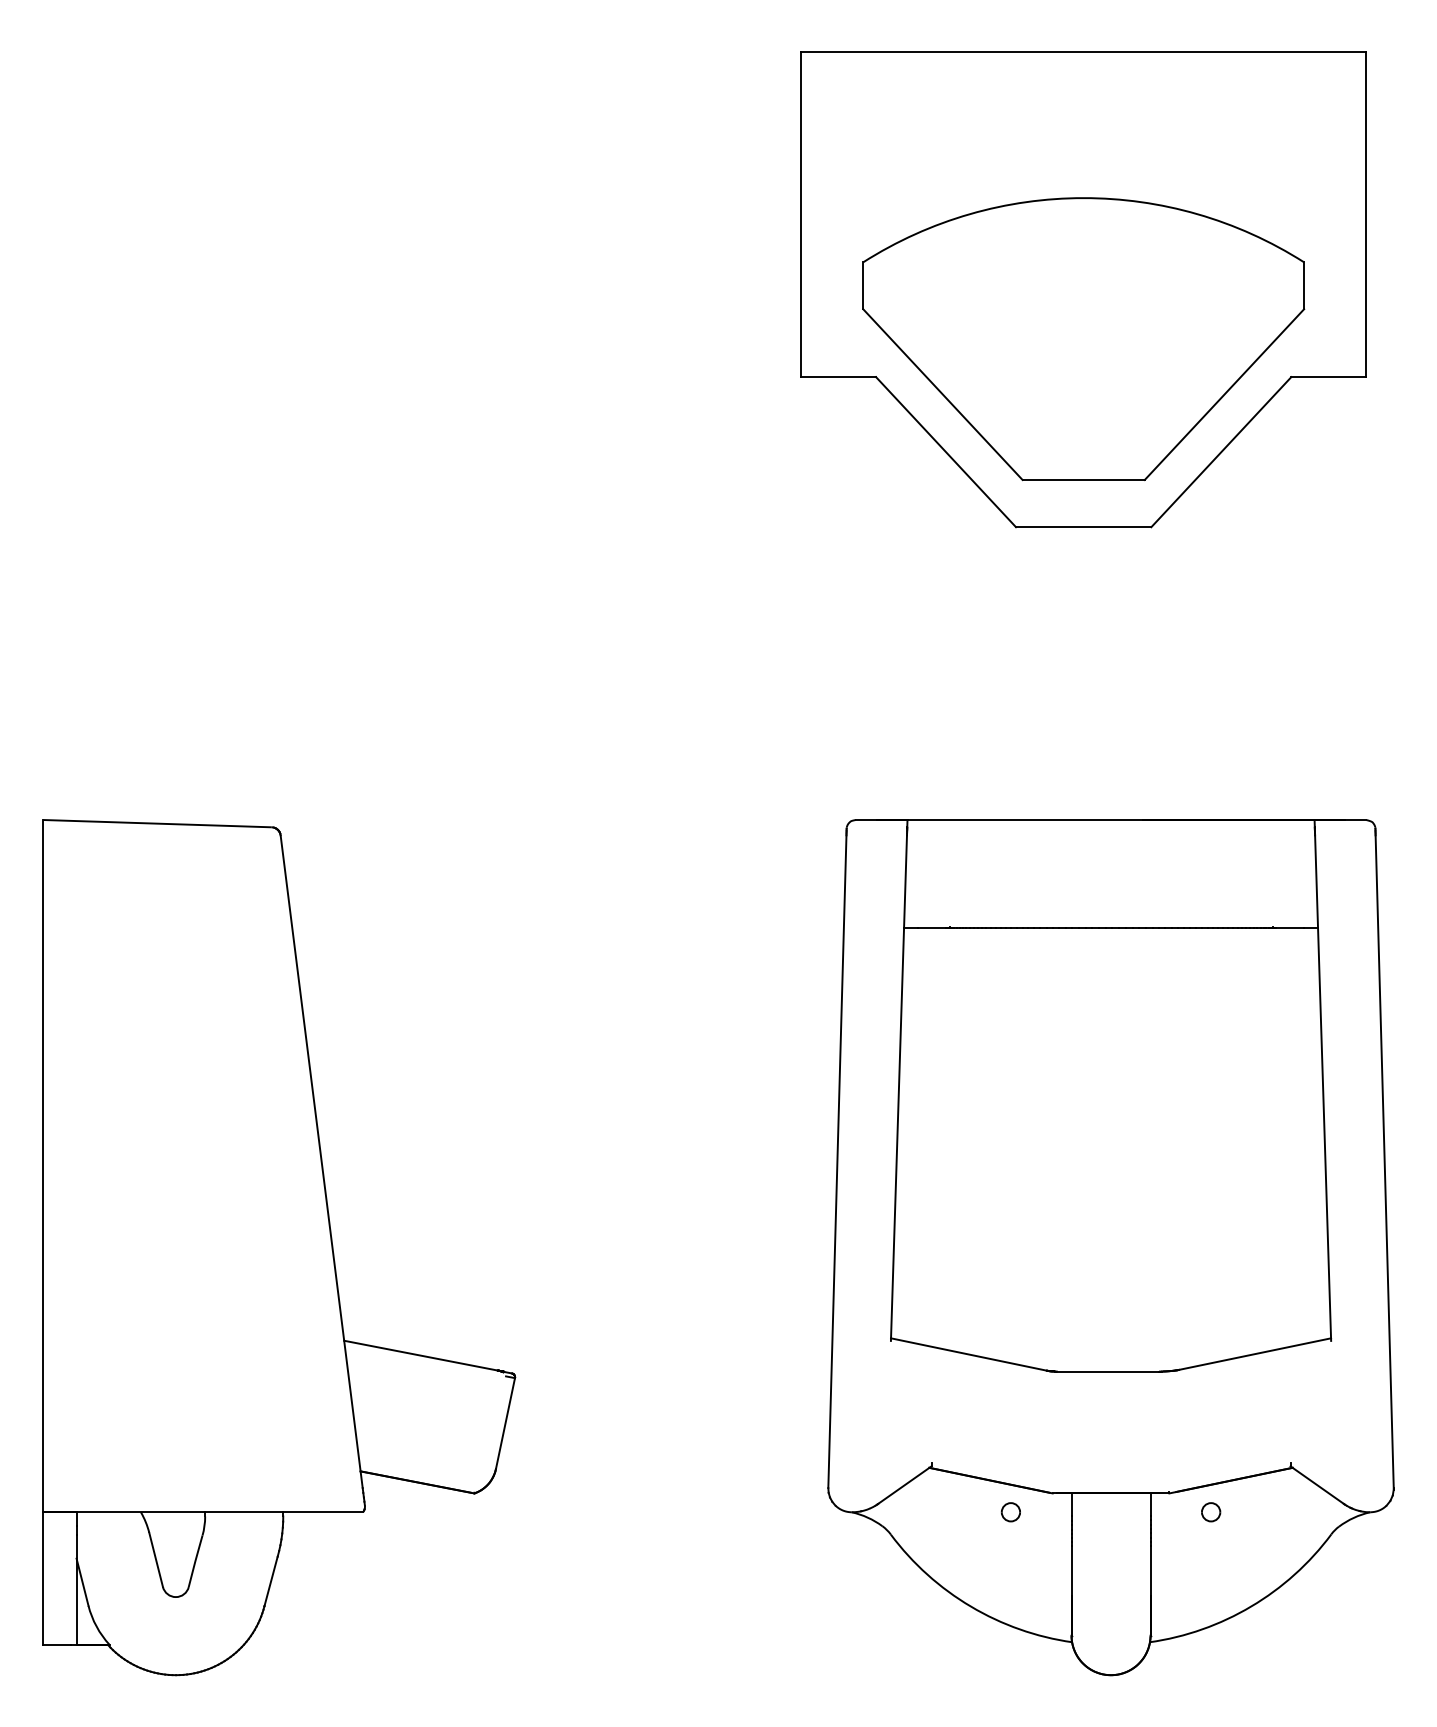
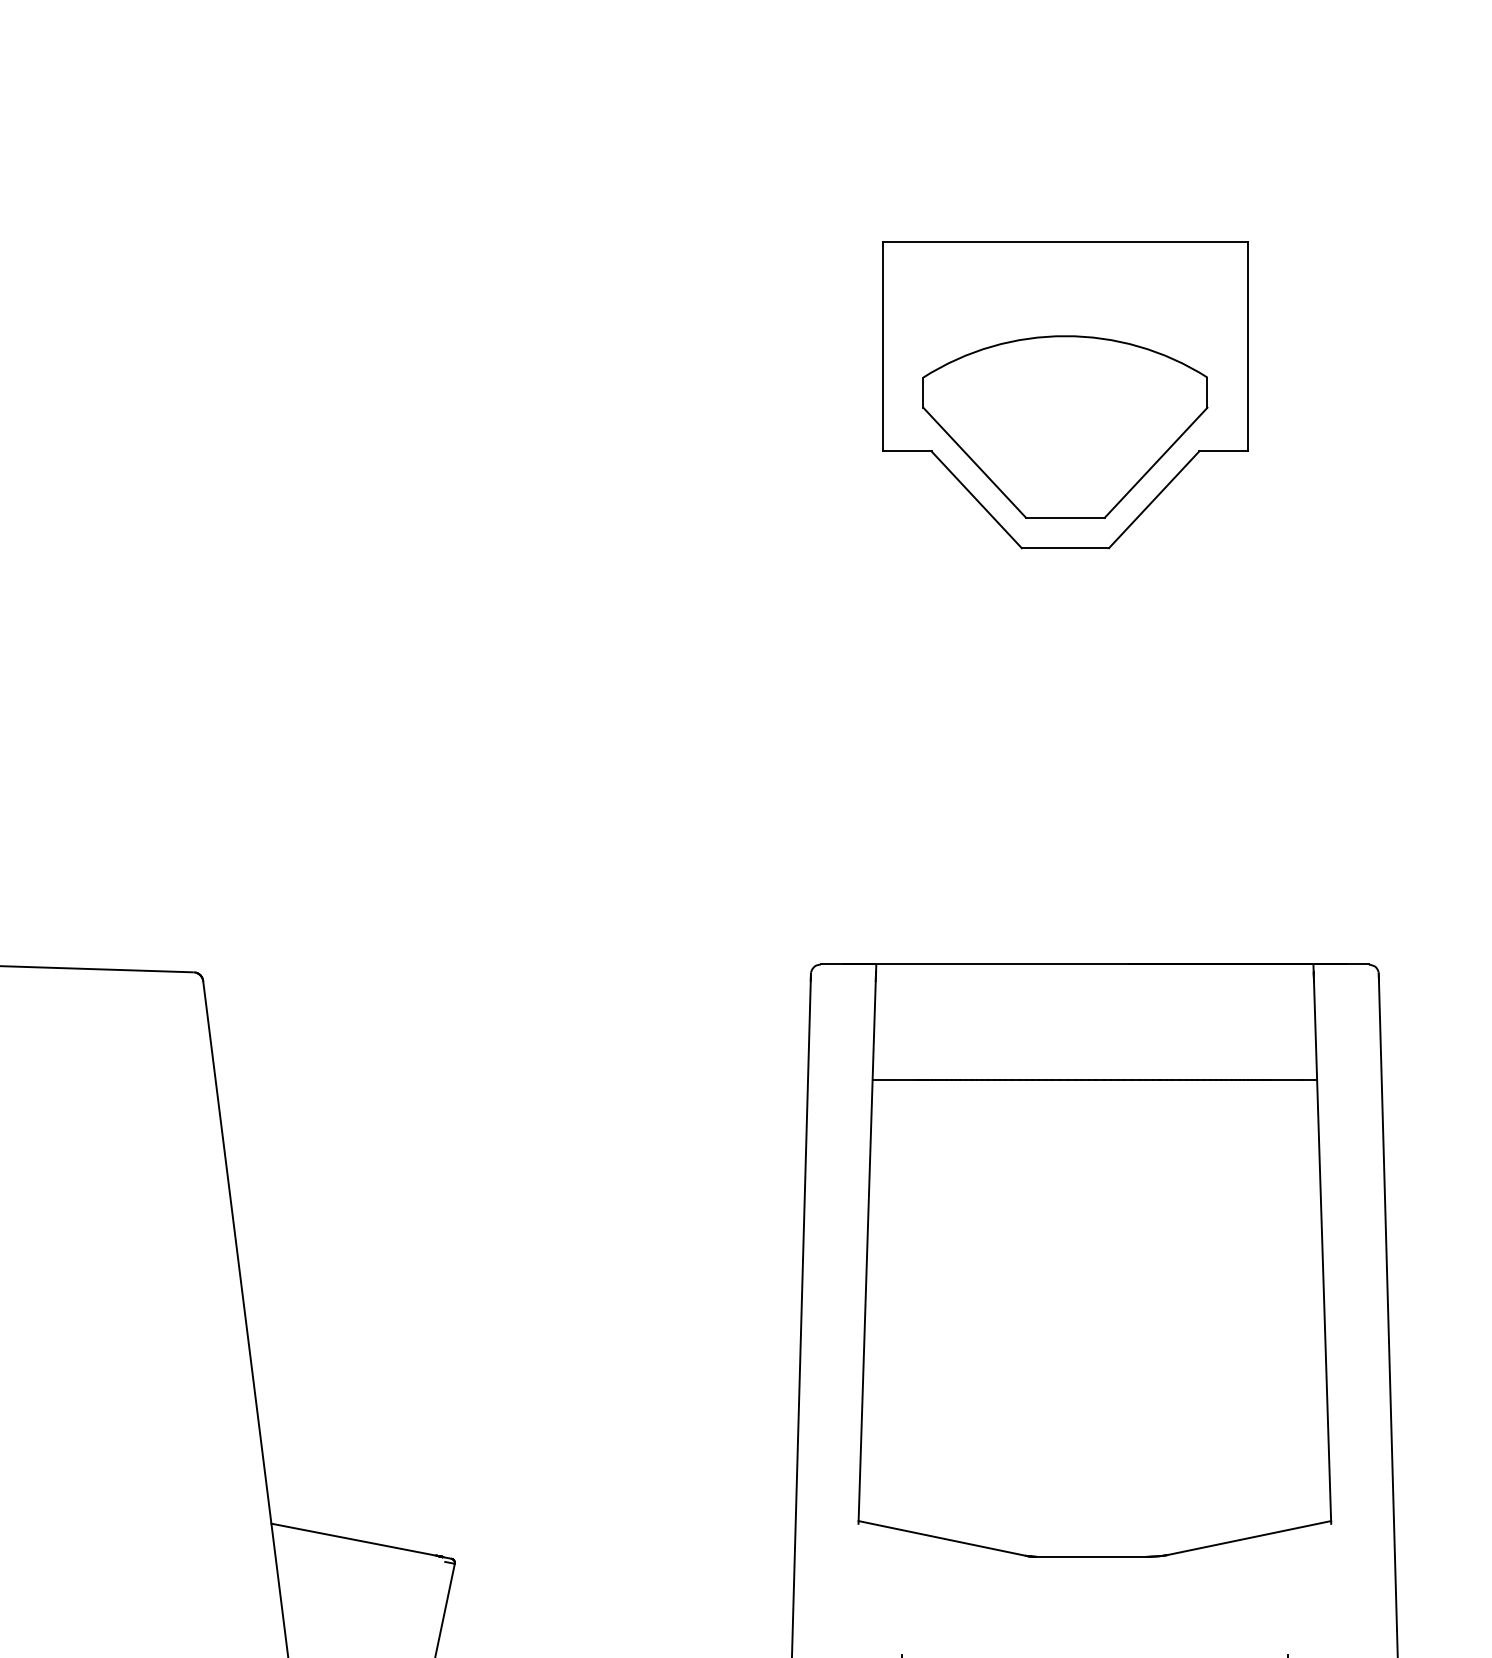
part: (1083, 289) -> (1065, 394), size x0.6

